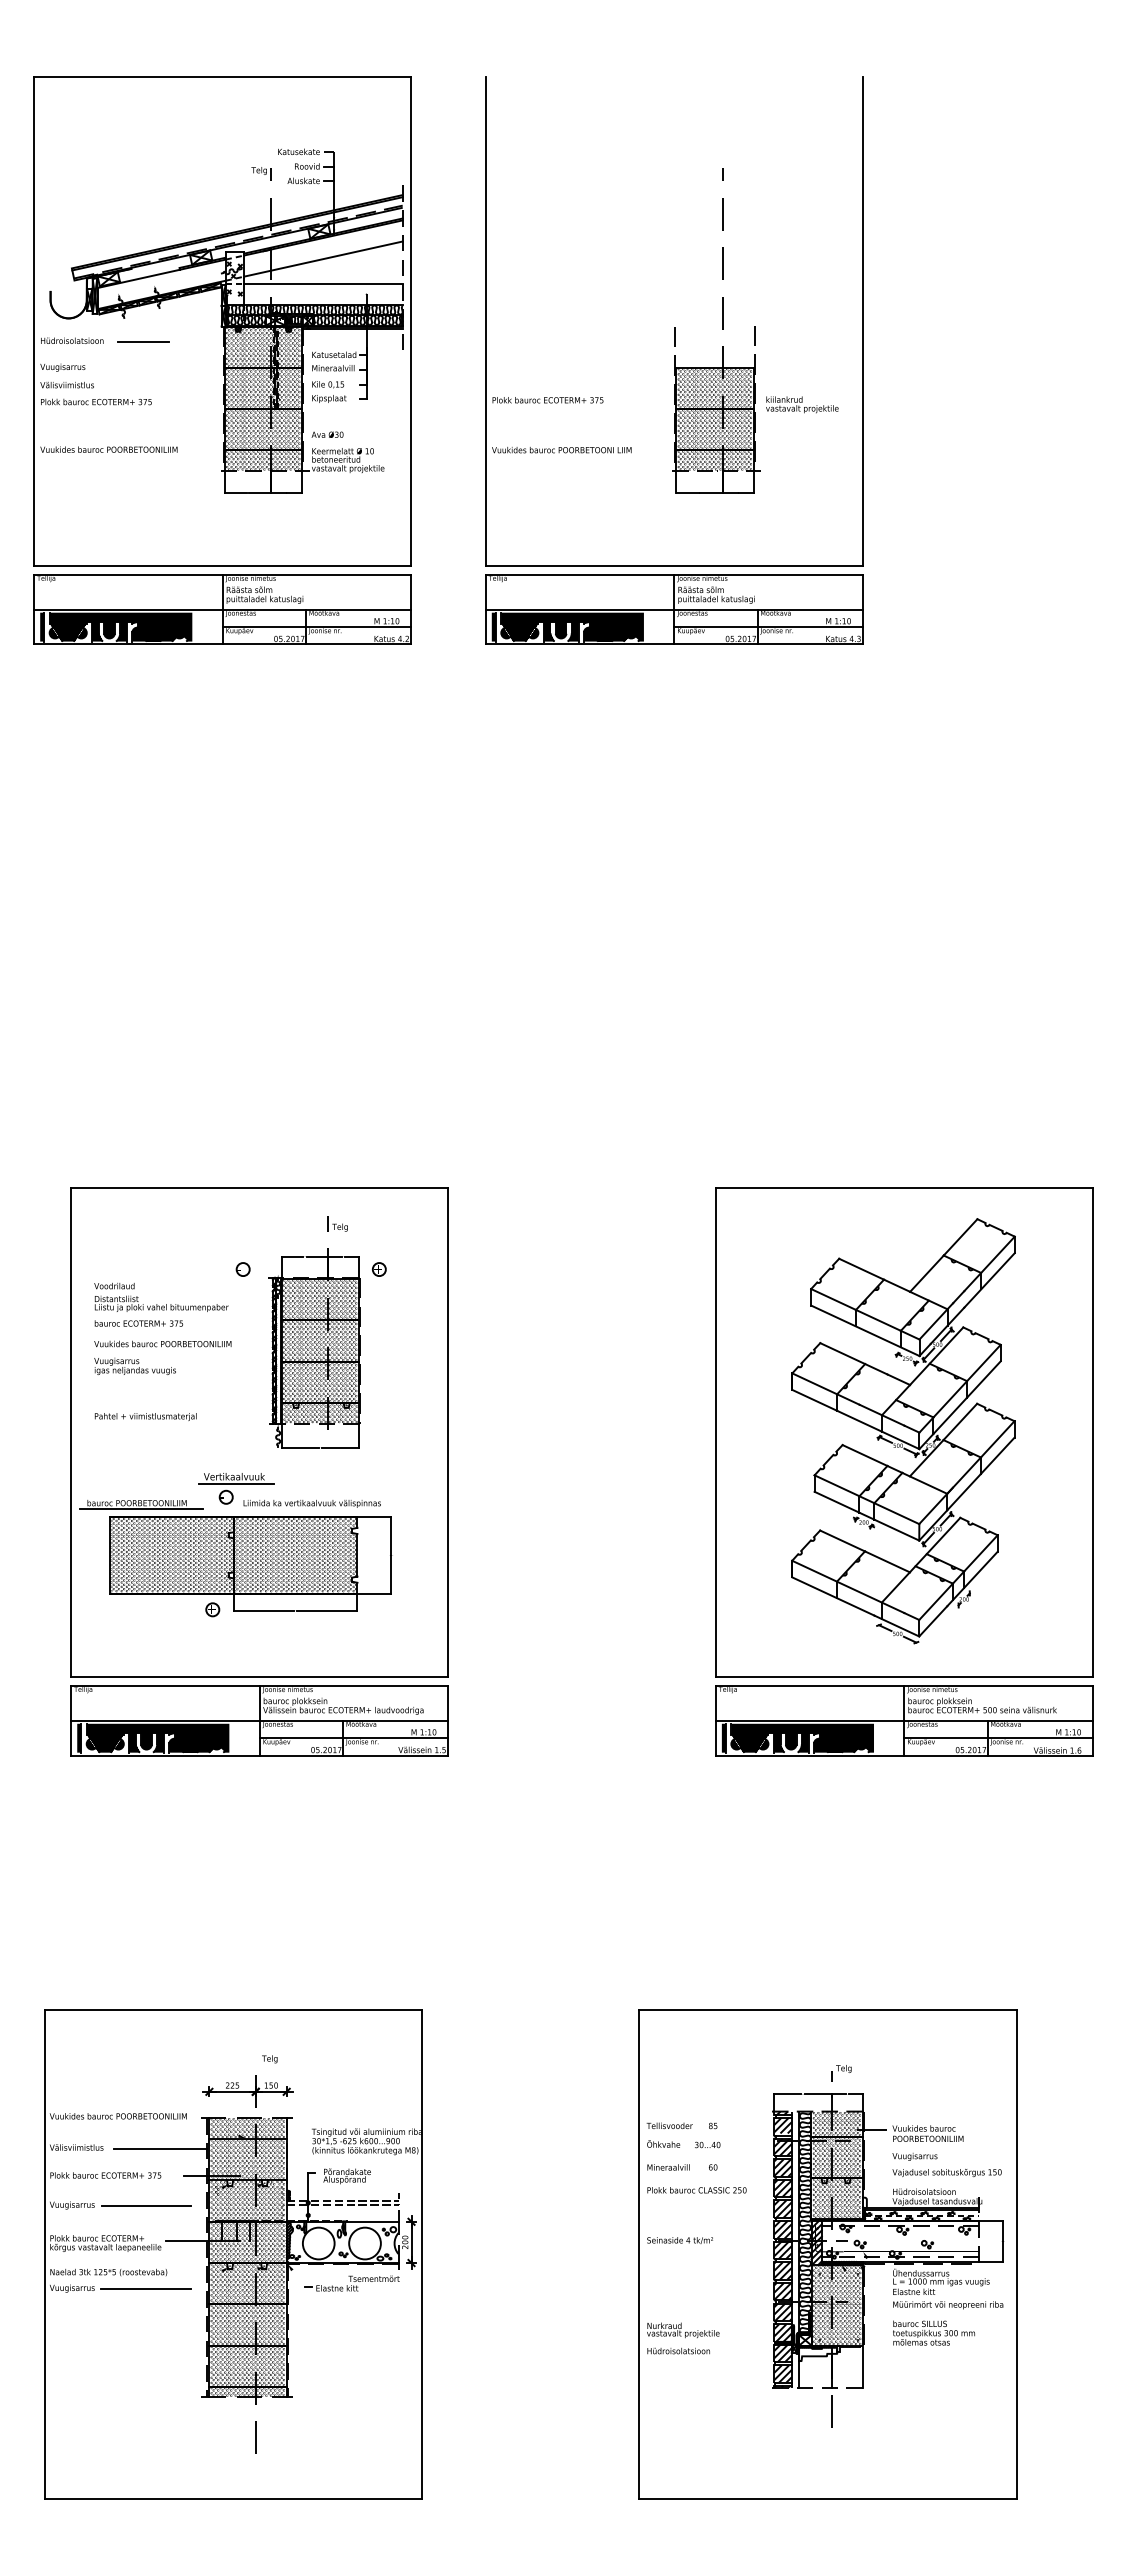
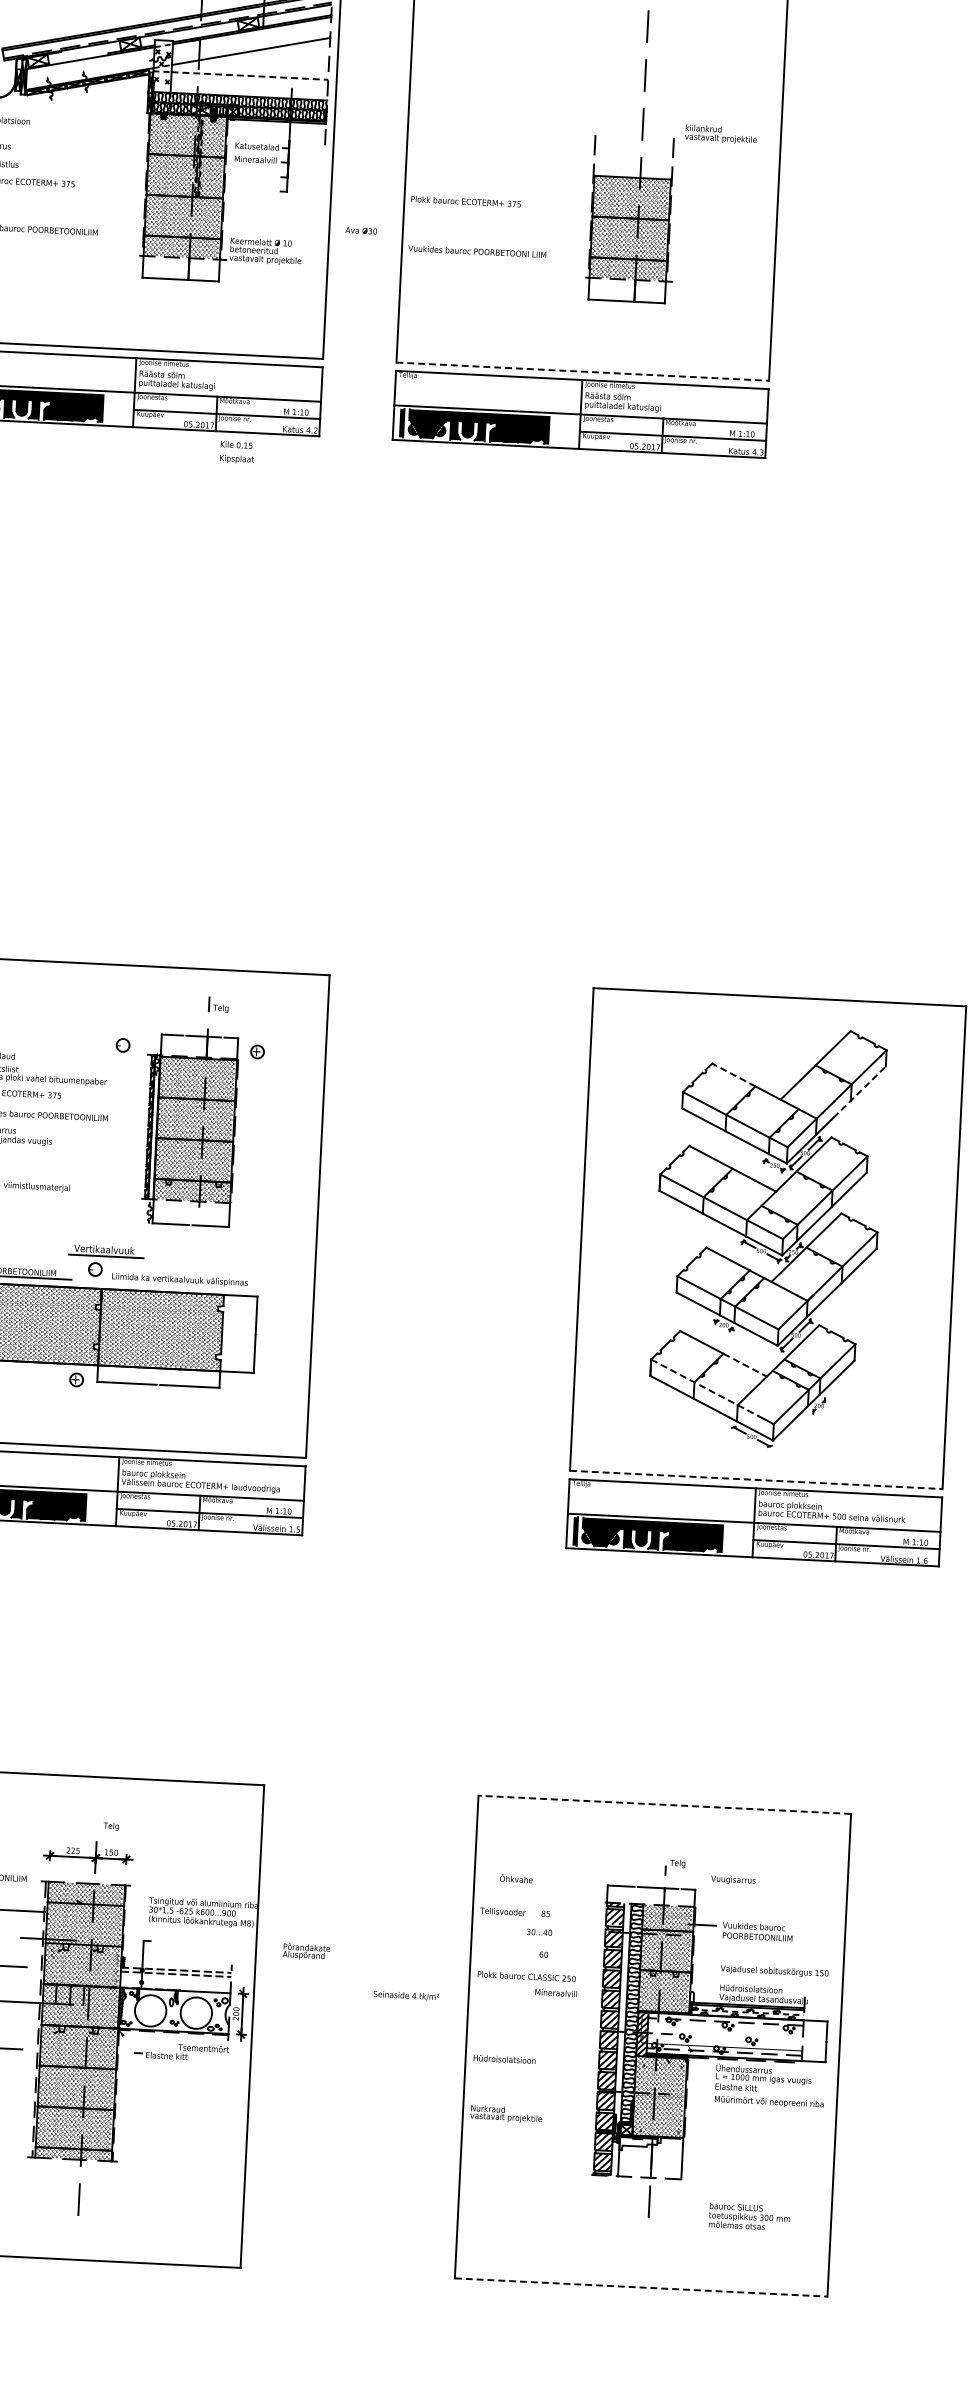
line: (323, 283) -> (250, 75), solid -> dashed
line: (142, 342) -> (68, 125), removed
text: (329, 391) -> (237, 452), moved
text: (802, 404) -> (721, 134), moved
text: (327, 434) -> (361, 230), moved
line: (674, 566) -> (582, 371), solid -> dashed
line: (861, 1269) -> (733, 1075), solid -> dashed
line: (989, 1280) -> (859, 1092), solid -> dashed
line: (887, 1561) -> (745, 1364), solid -> dashed
line: (848, 1586) -> (705, 1387), solid -> dashed
line: (904, 1677) -> (756, 1480), solid -> dashed
line: (827, 2009) -> (664, 1804), solid -> dashed
text: (663, 2143) -> (516, 1878), moved
text: (914, 2156) -> (732, 1879), moved
text: (668, 2167) -> (556, 1993), moved
text: (346, 2176) -> (305, 1952), moved
text: (679, 2240) -> (405, 1995), moved
text: (933, 2332) -> (749, 2216), moved
text: (678, 2350) -> (504, 2058), moved
line: (827, 2498) -> (640, 2287), solid -> dashed

